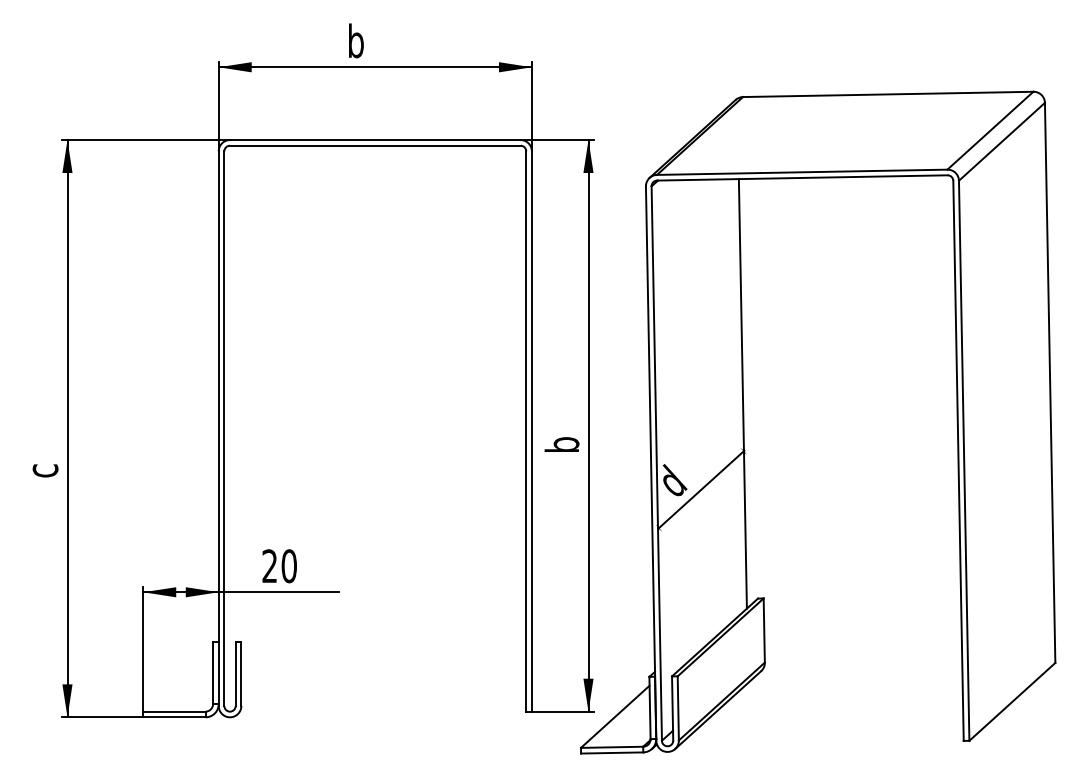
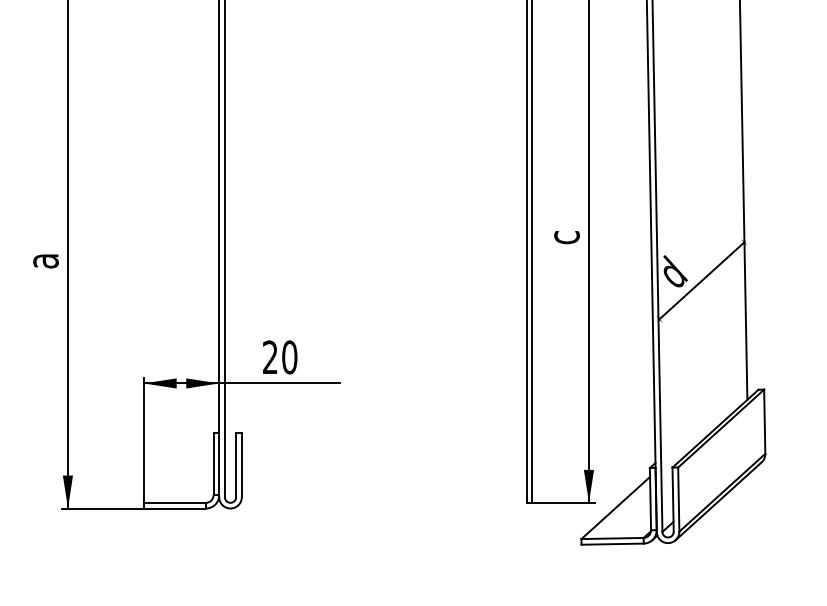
text: (561, 444) -> (561, 235), b -> c
text: (45, 470) -> (45, 261), c -> a

